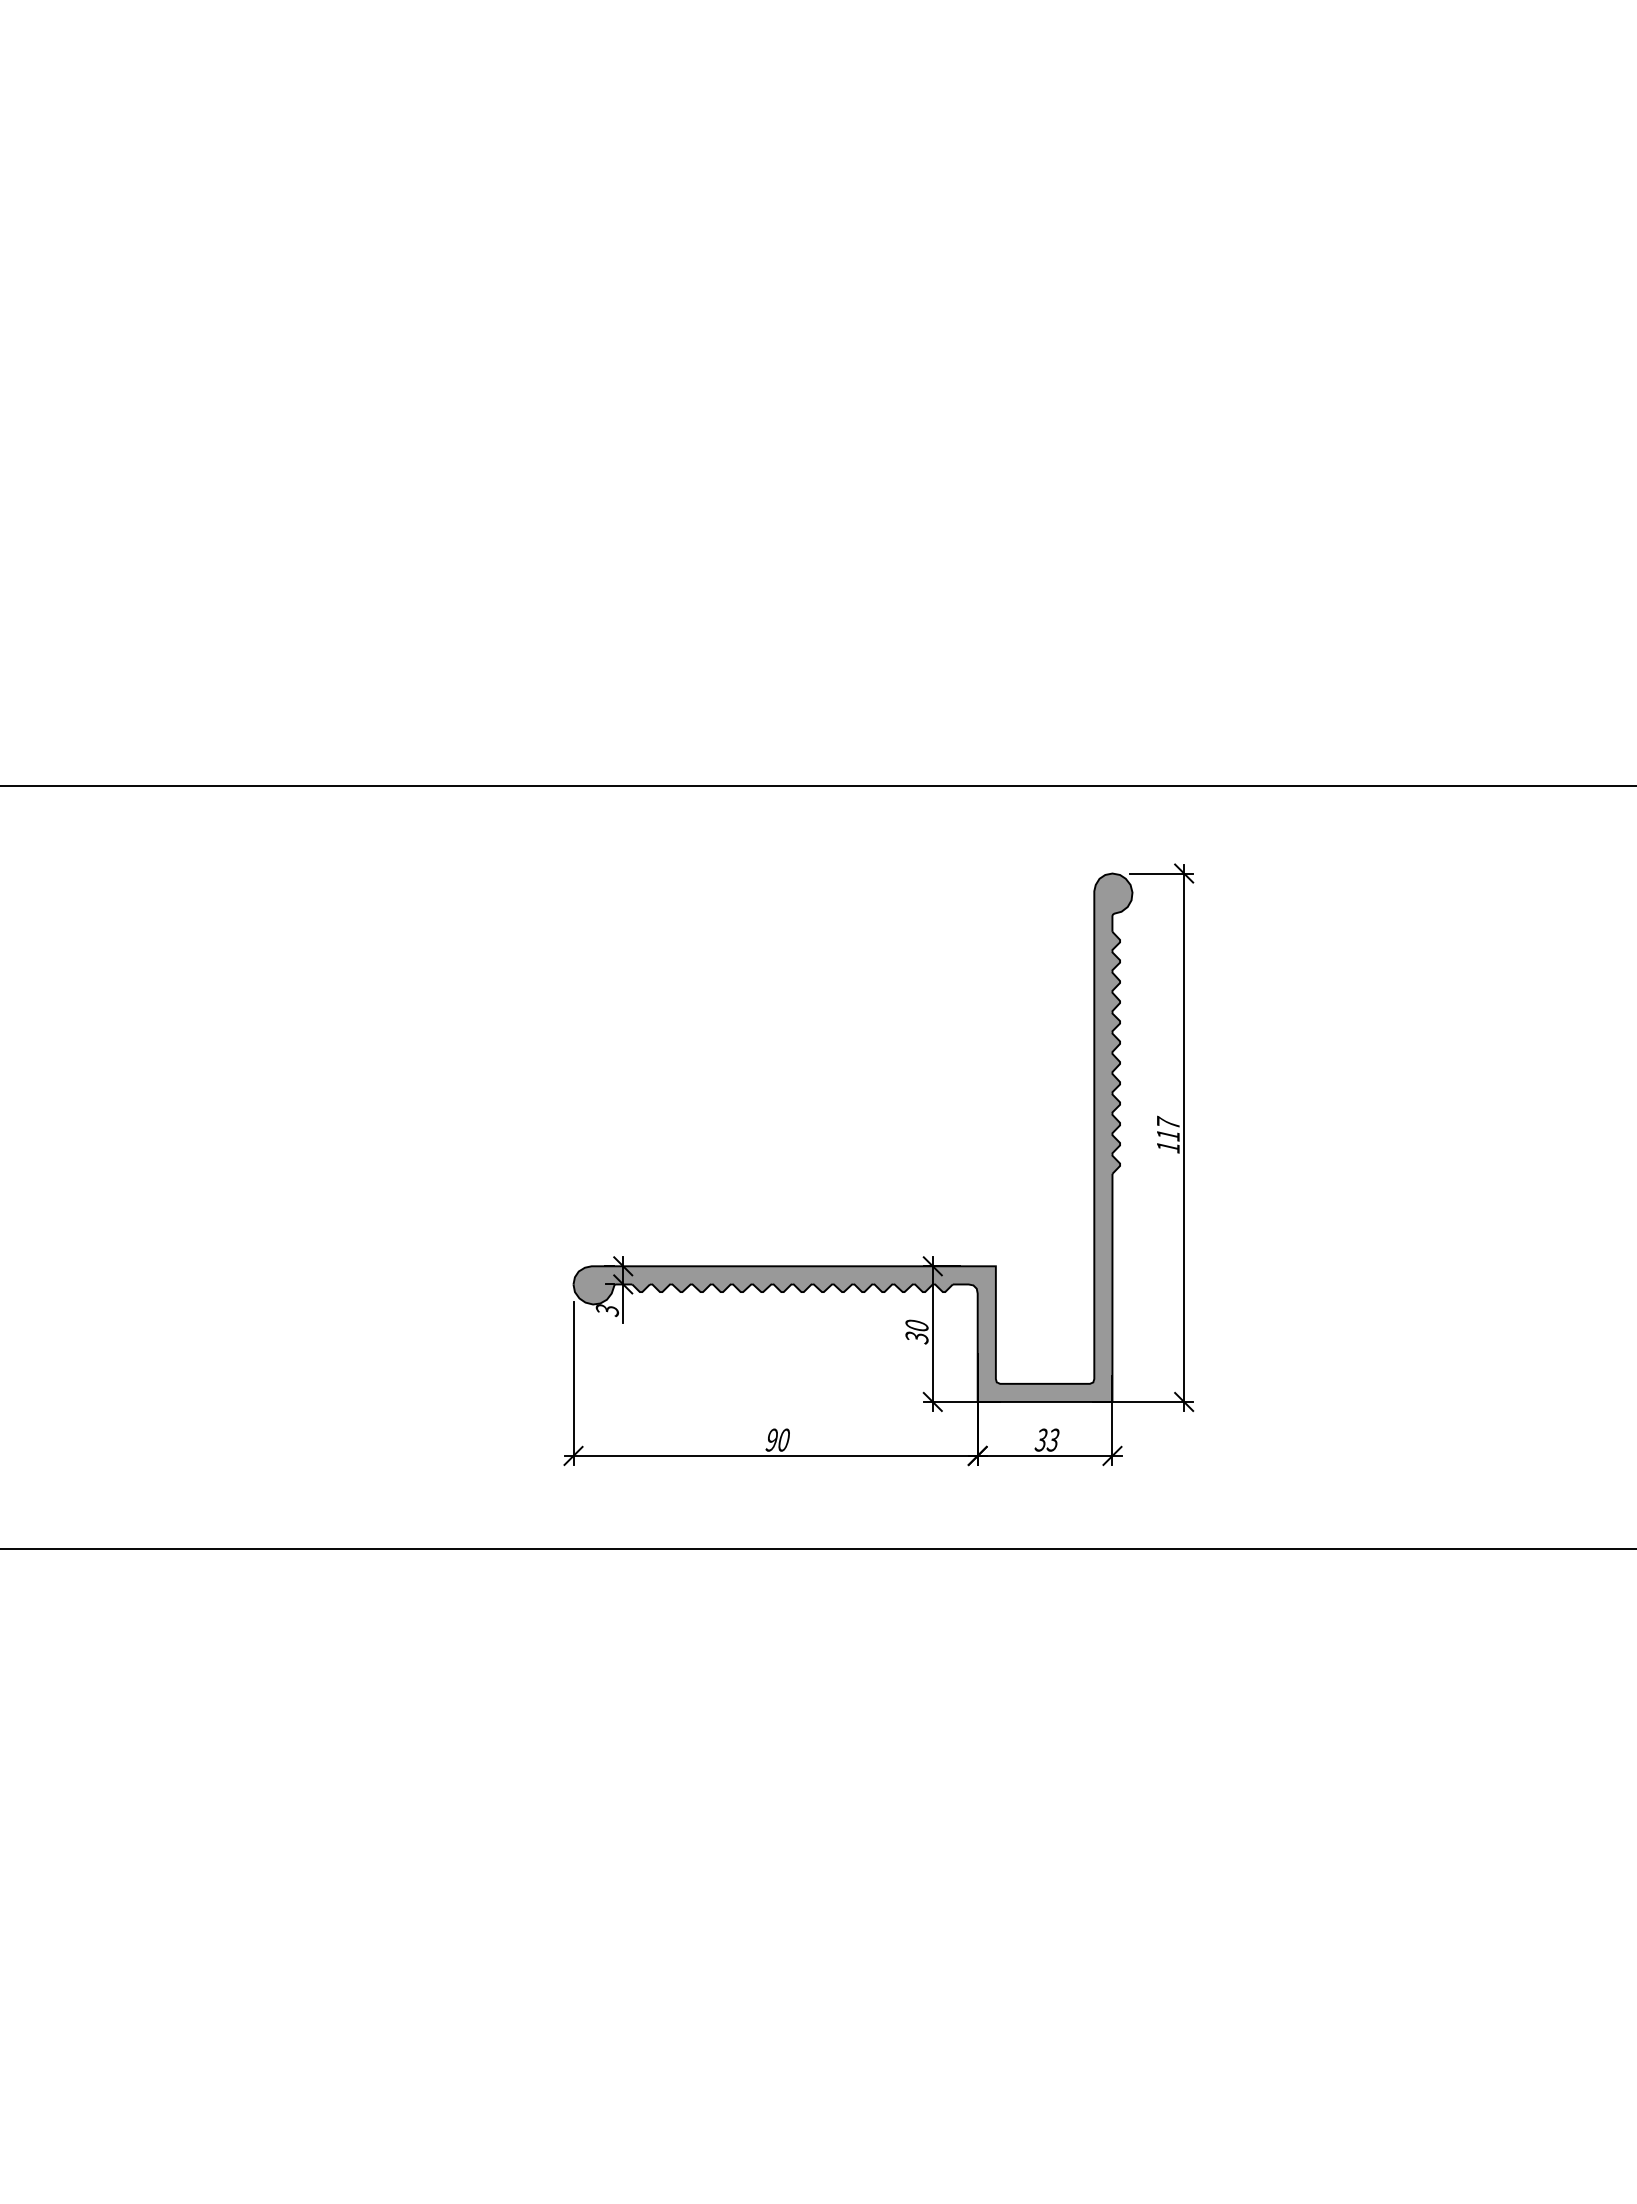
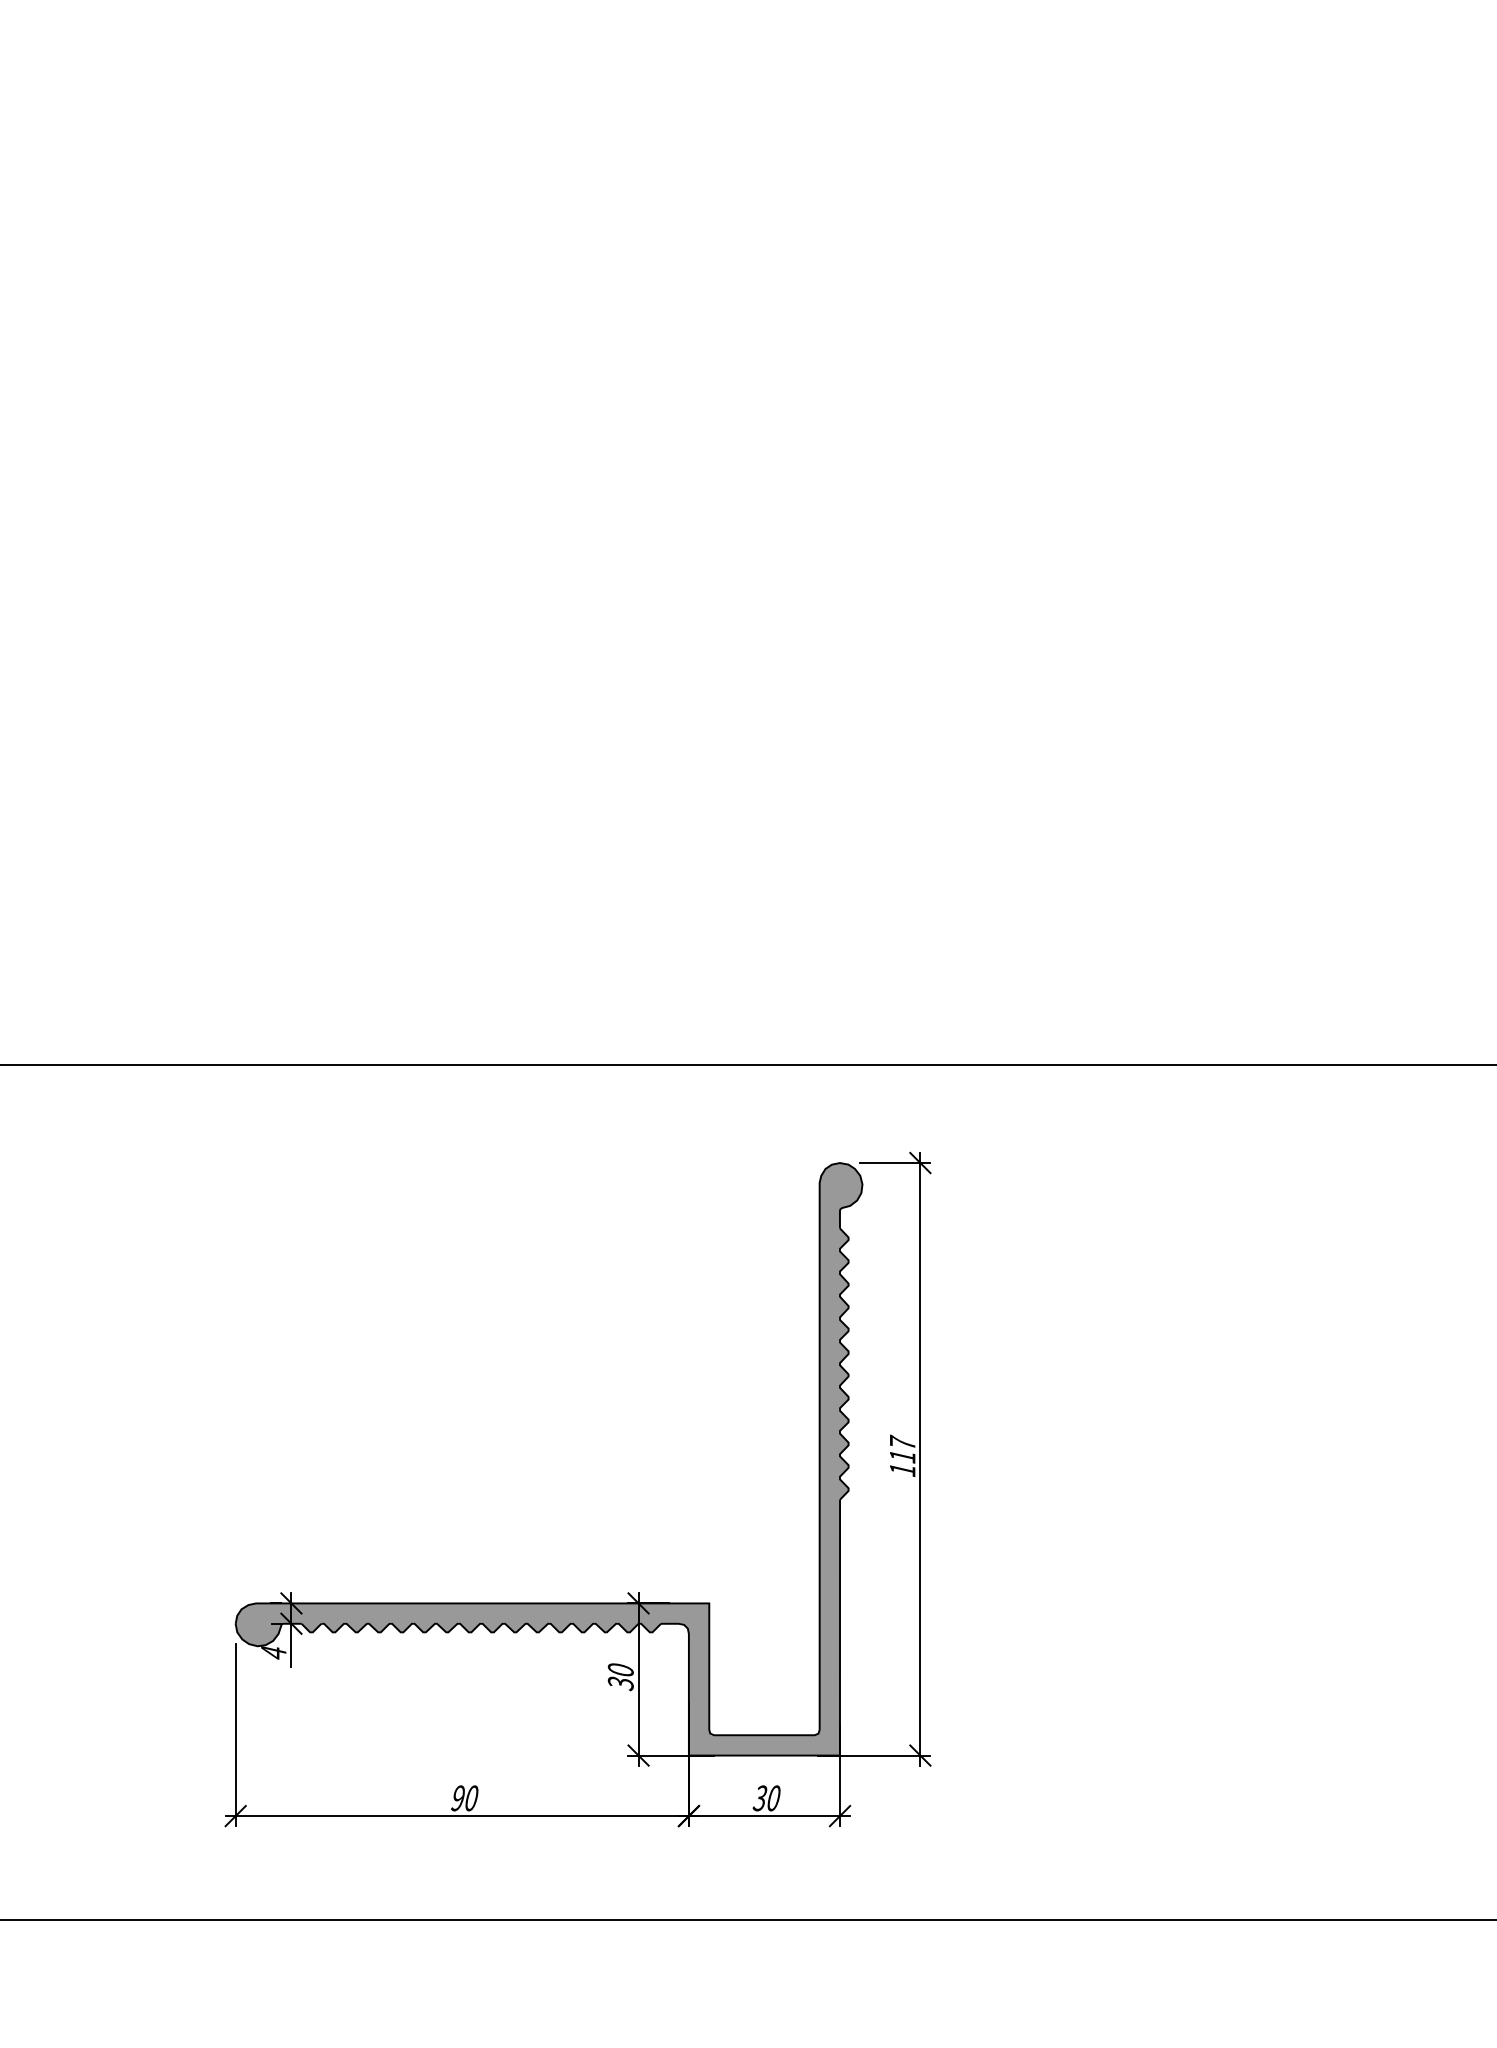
text: (607, 1310) -> (273, 1652), 3 -> 4
text: (1052, 1439) -> (772, 1797), 33 -> 30

